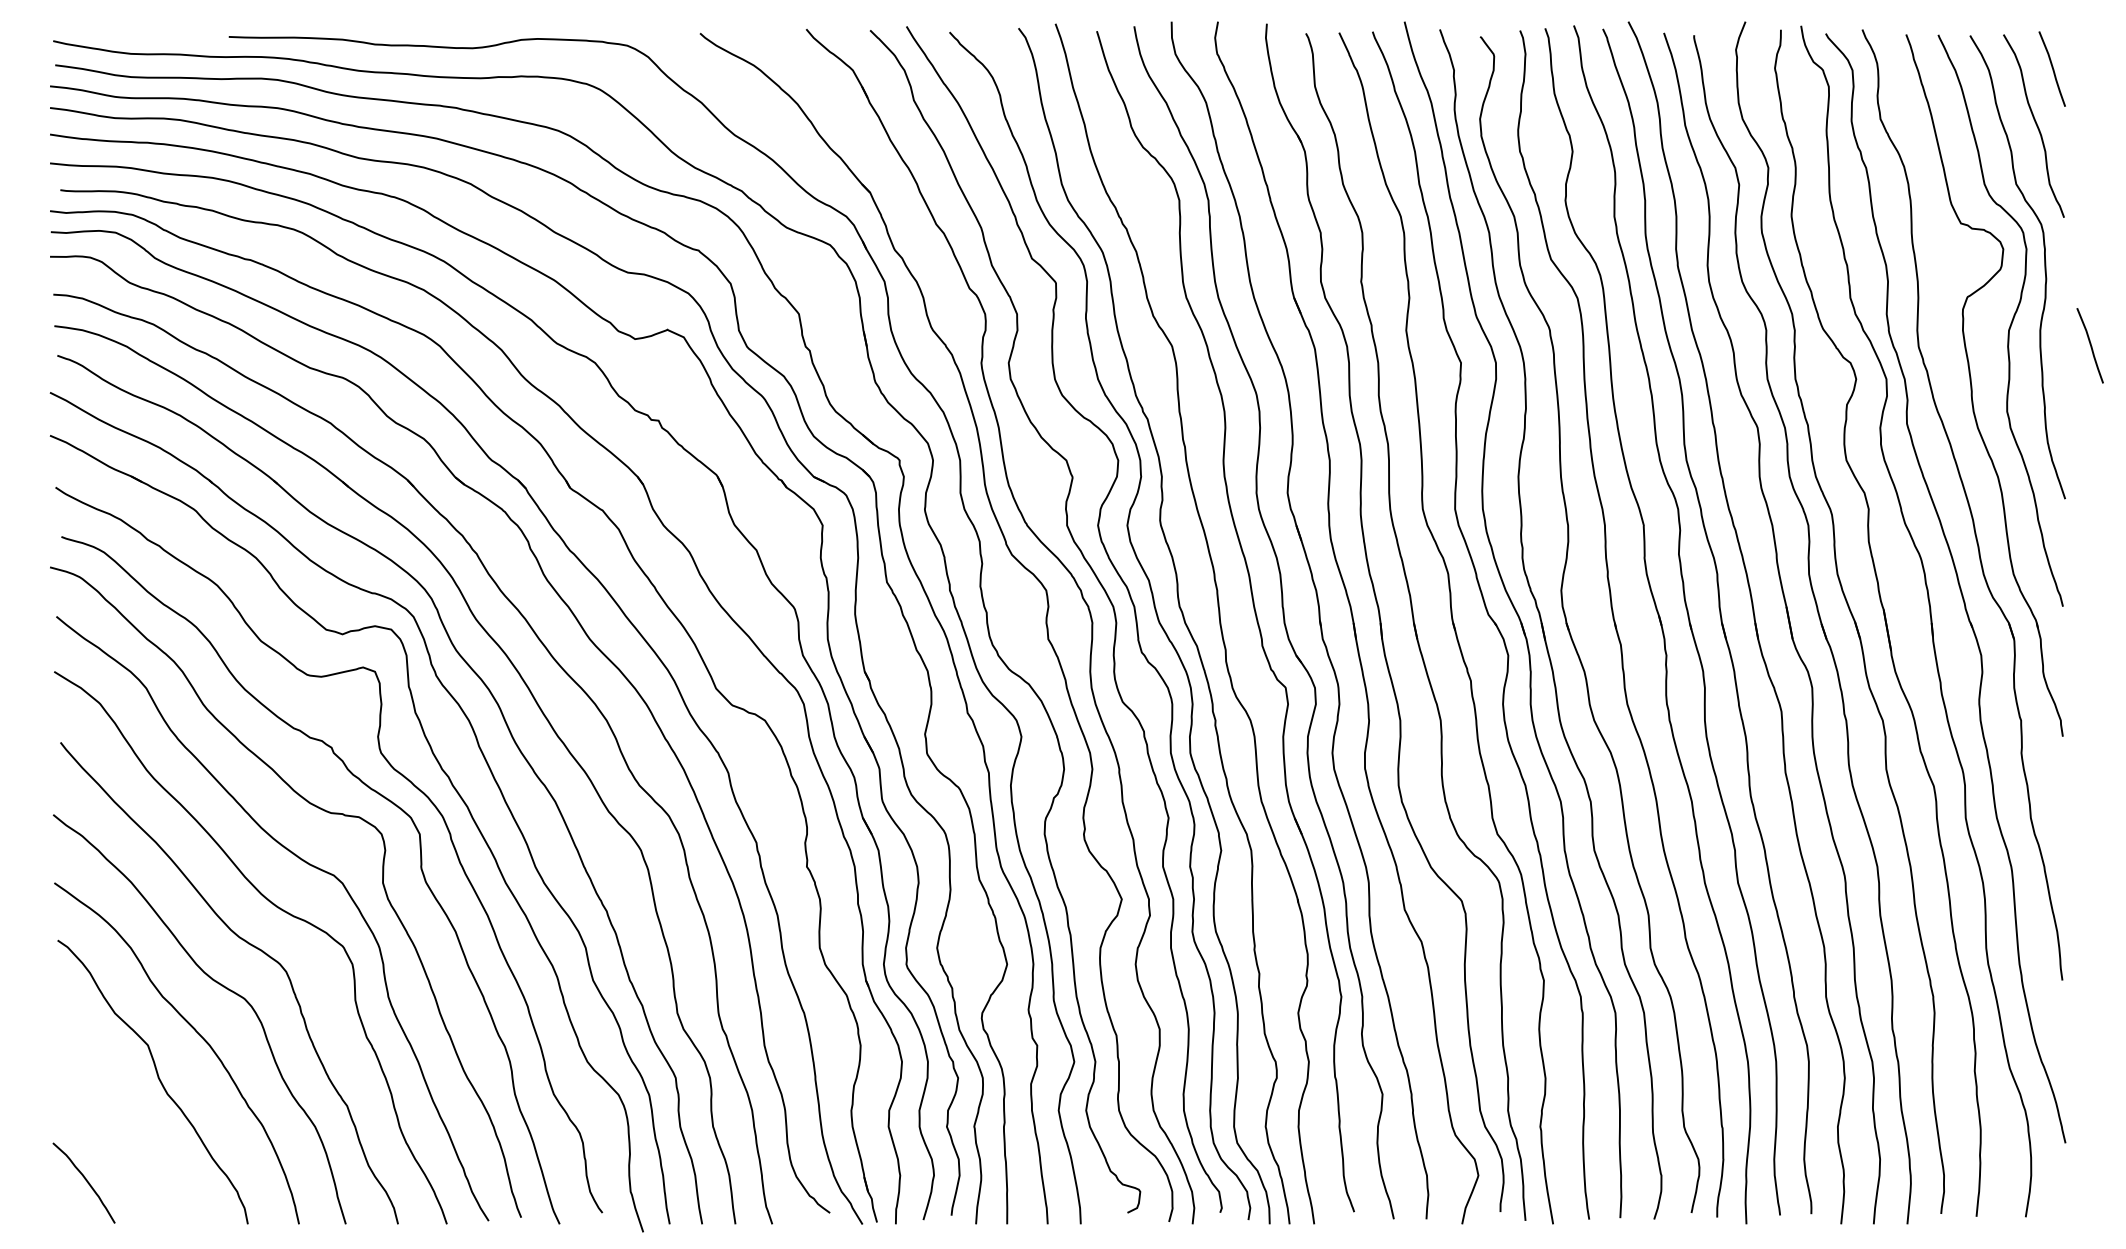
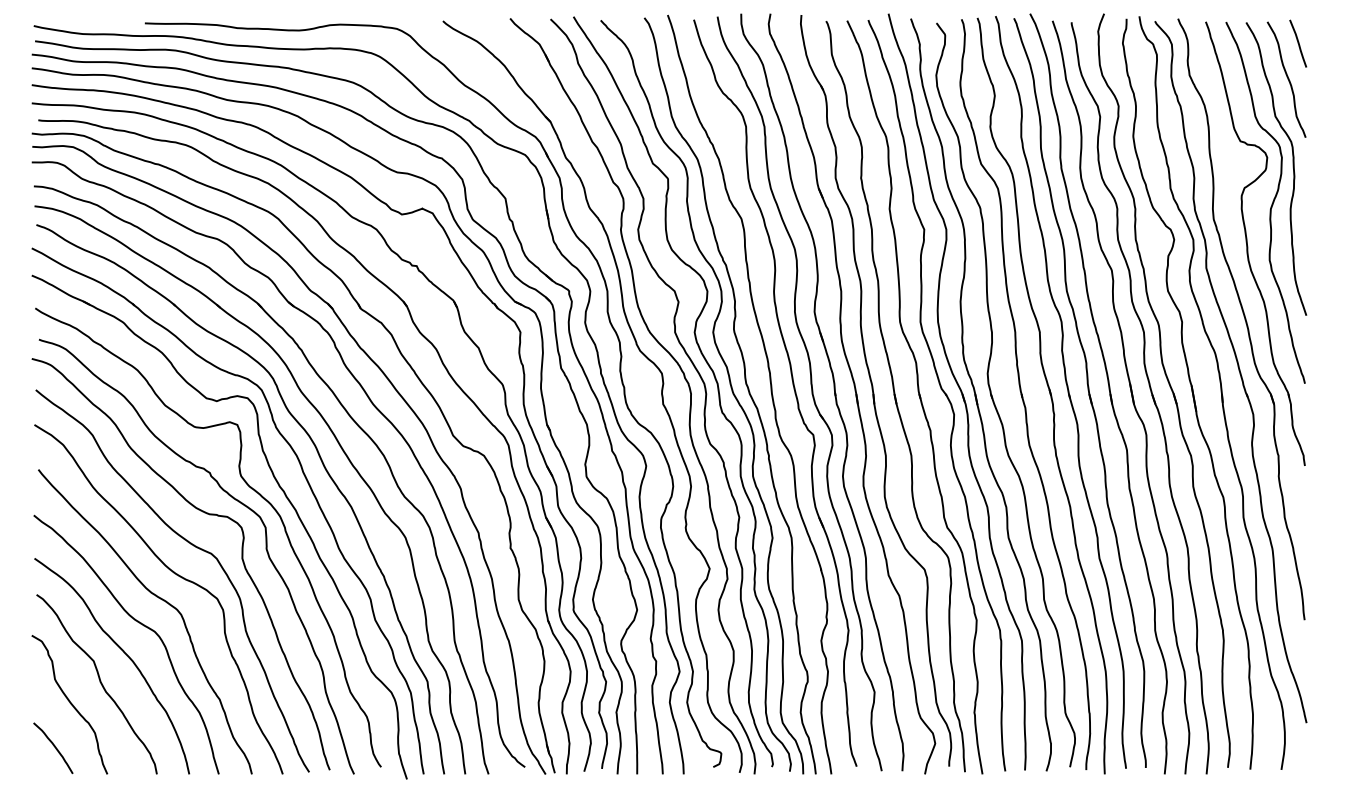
line: (2090, 345) -> (1322, 218), removed
curve: (109, 1112) -> (69, 703), added

